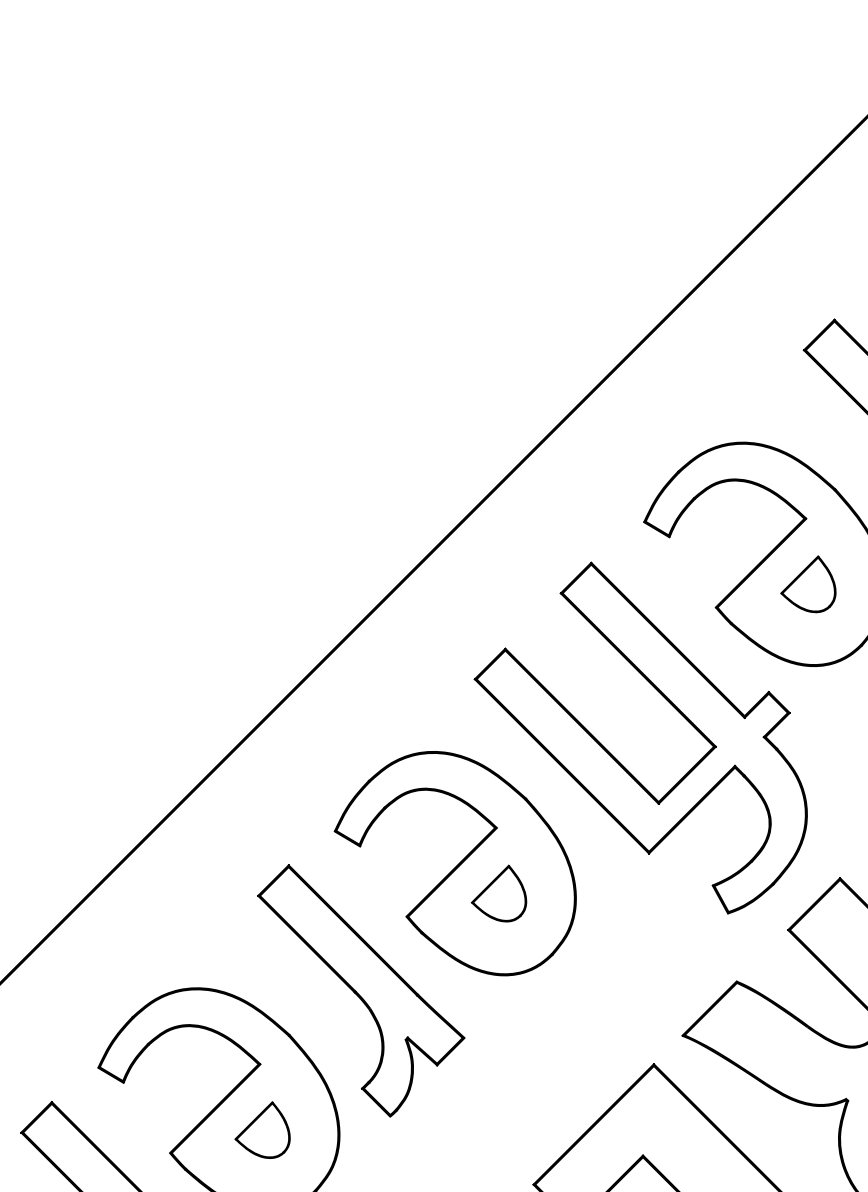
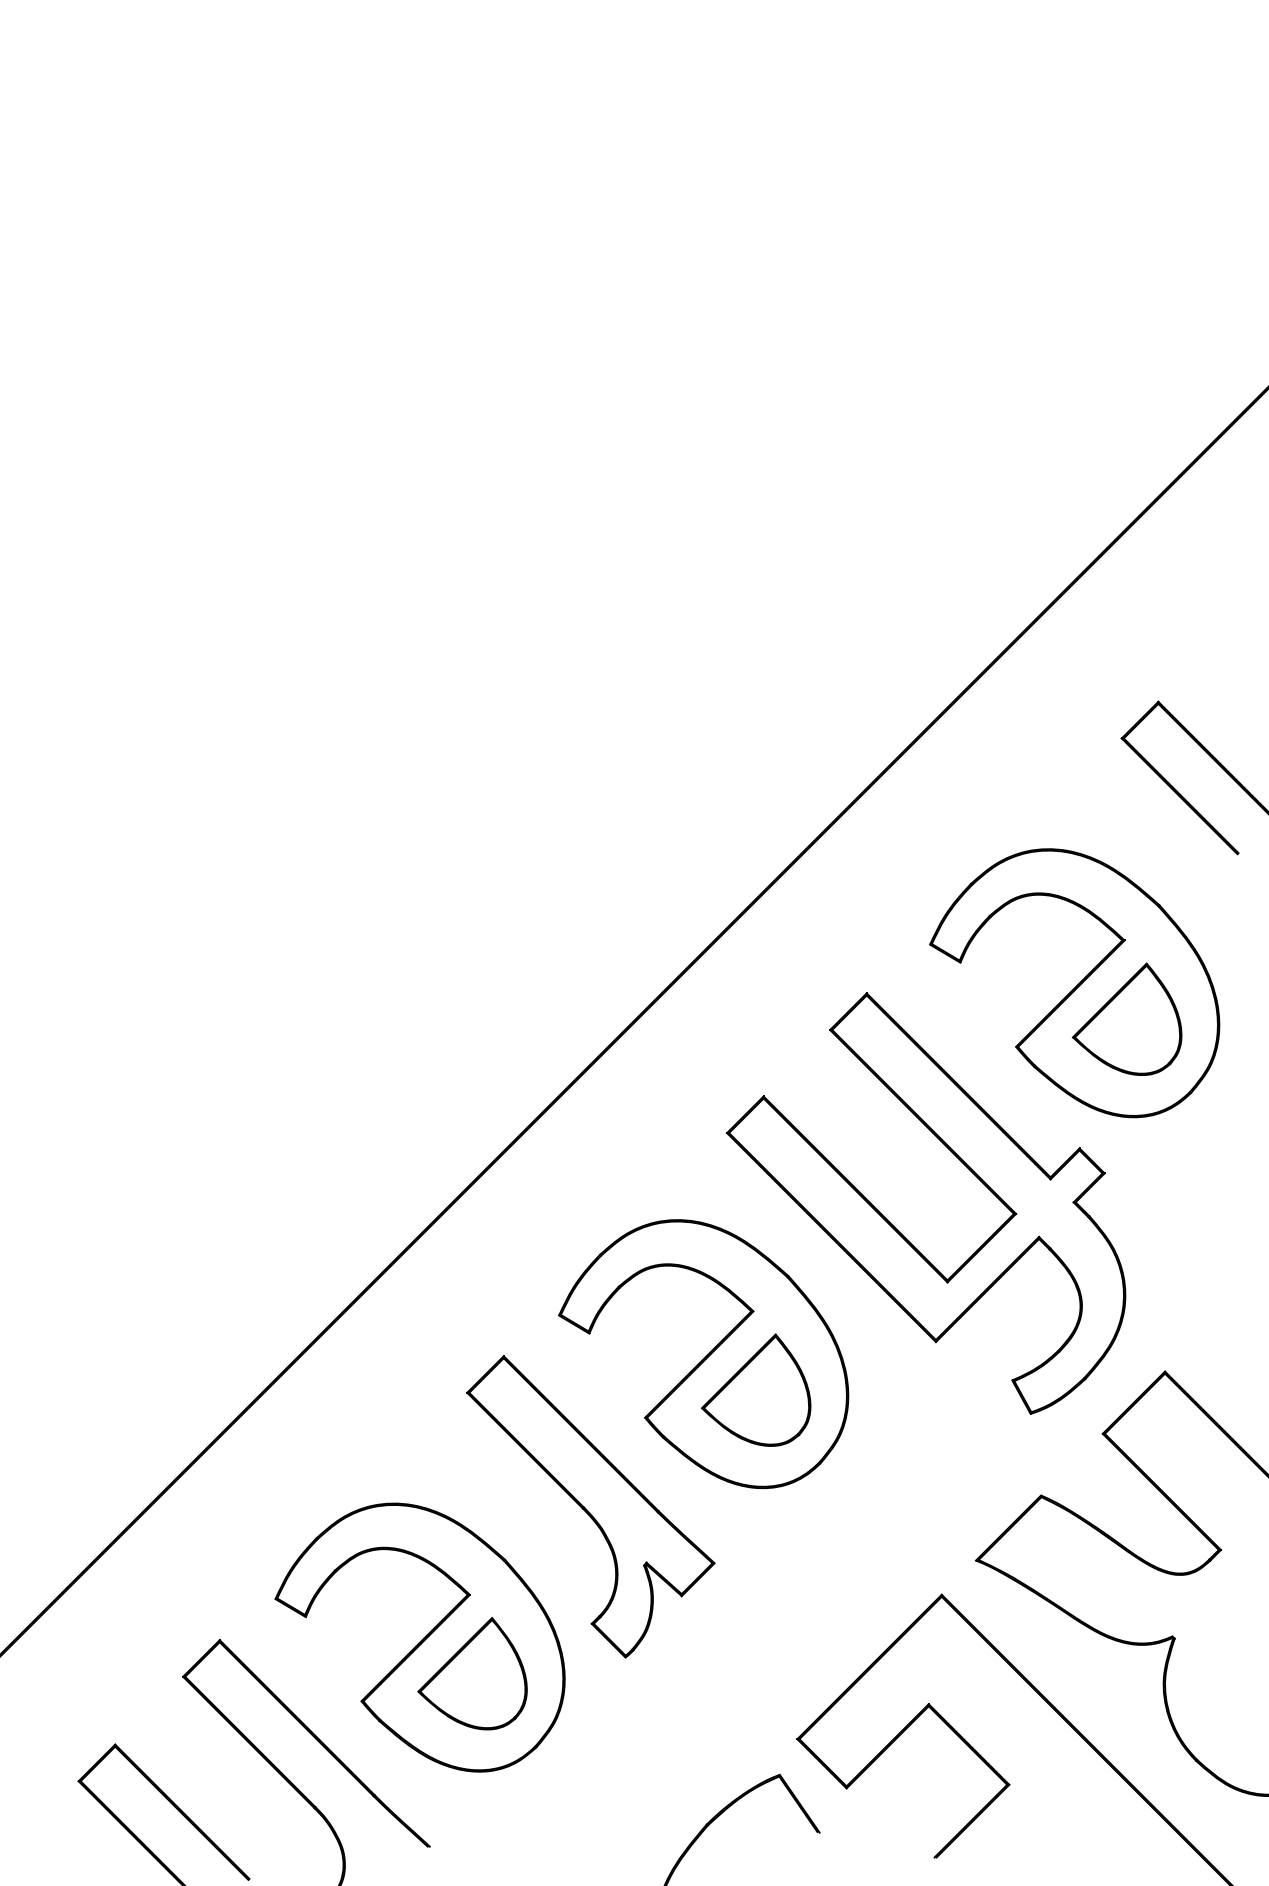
part: (807, 583) -> (1126, 1018), size x1.67
part: (498, 893) -> (755, 1389), size x1.67
part: (262, 1129) -> (472, 1673), size x1.67

